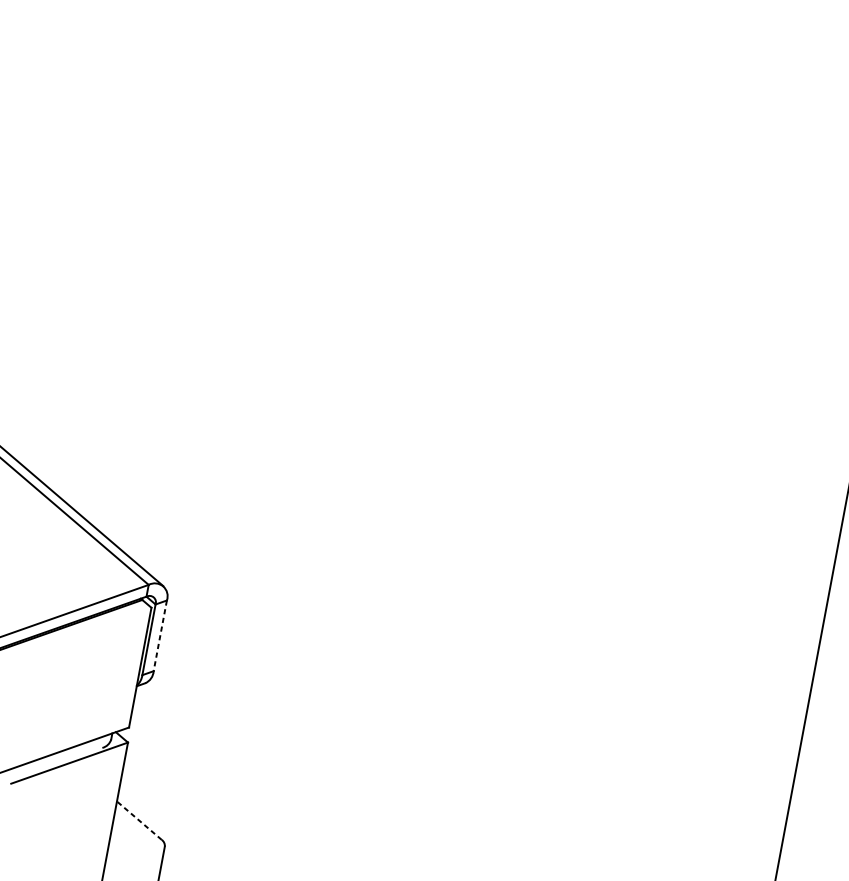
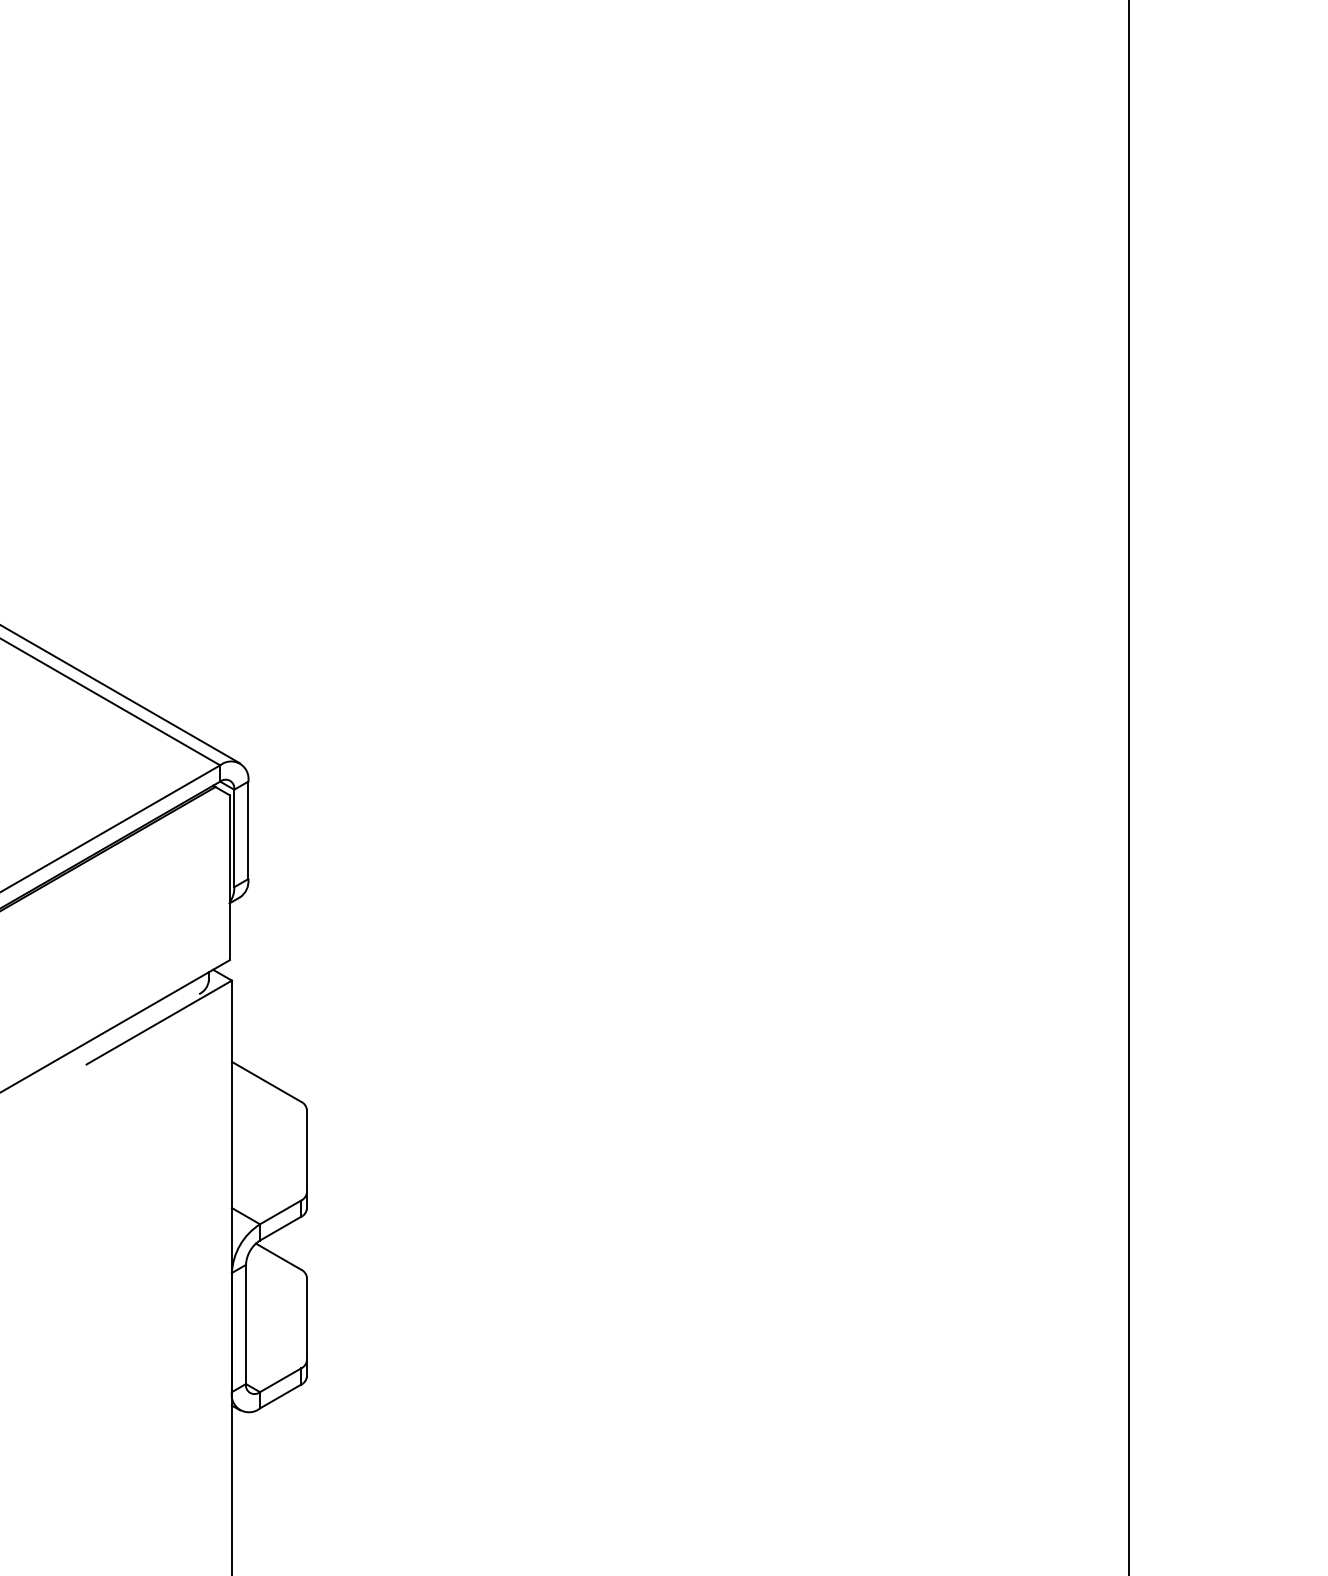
line: (160, 635) -> (248, 830), dashed -> solid
line: (139, 820) -> (266, 1081), dashed -> solid

